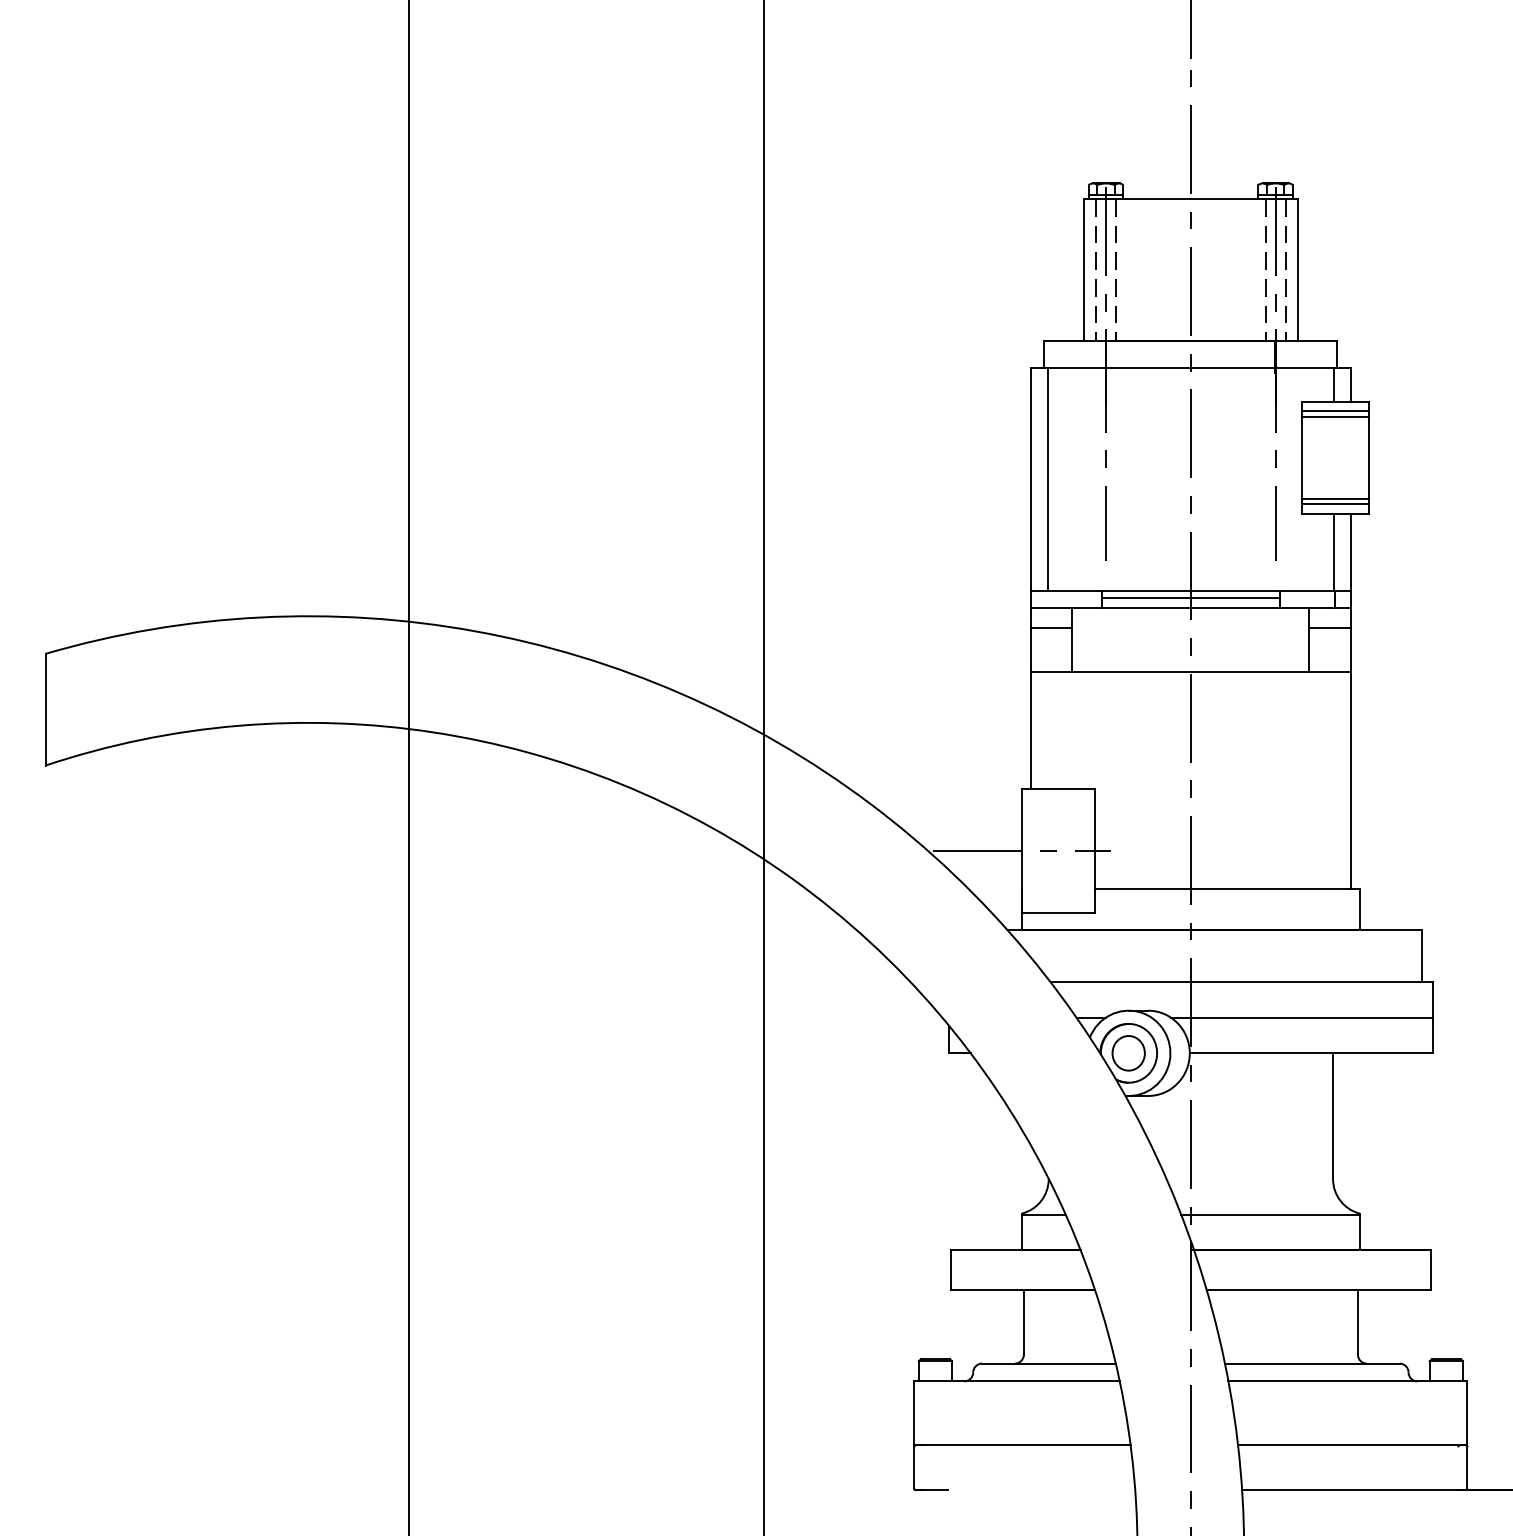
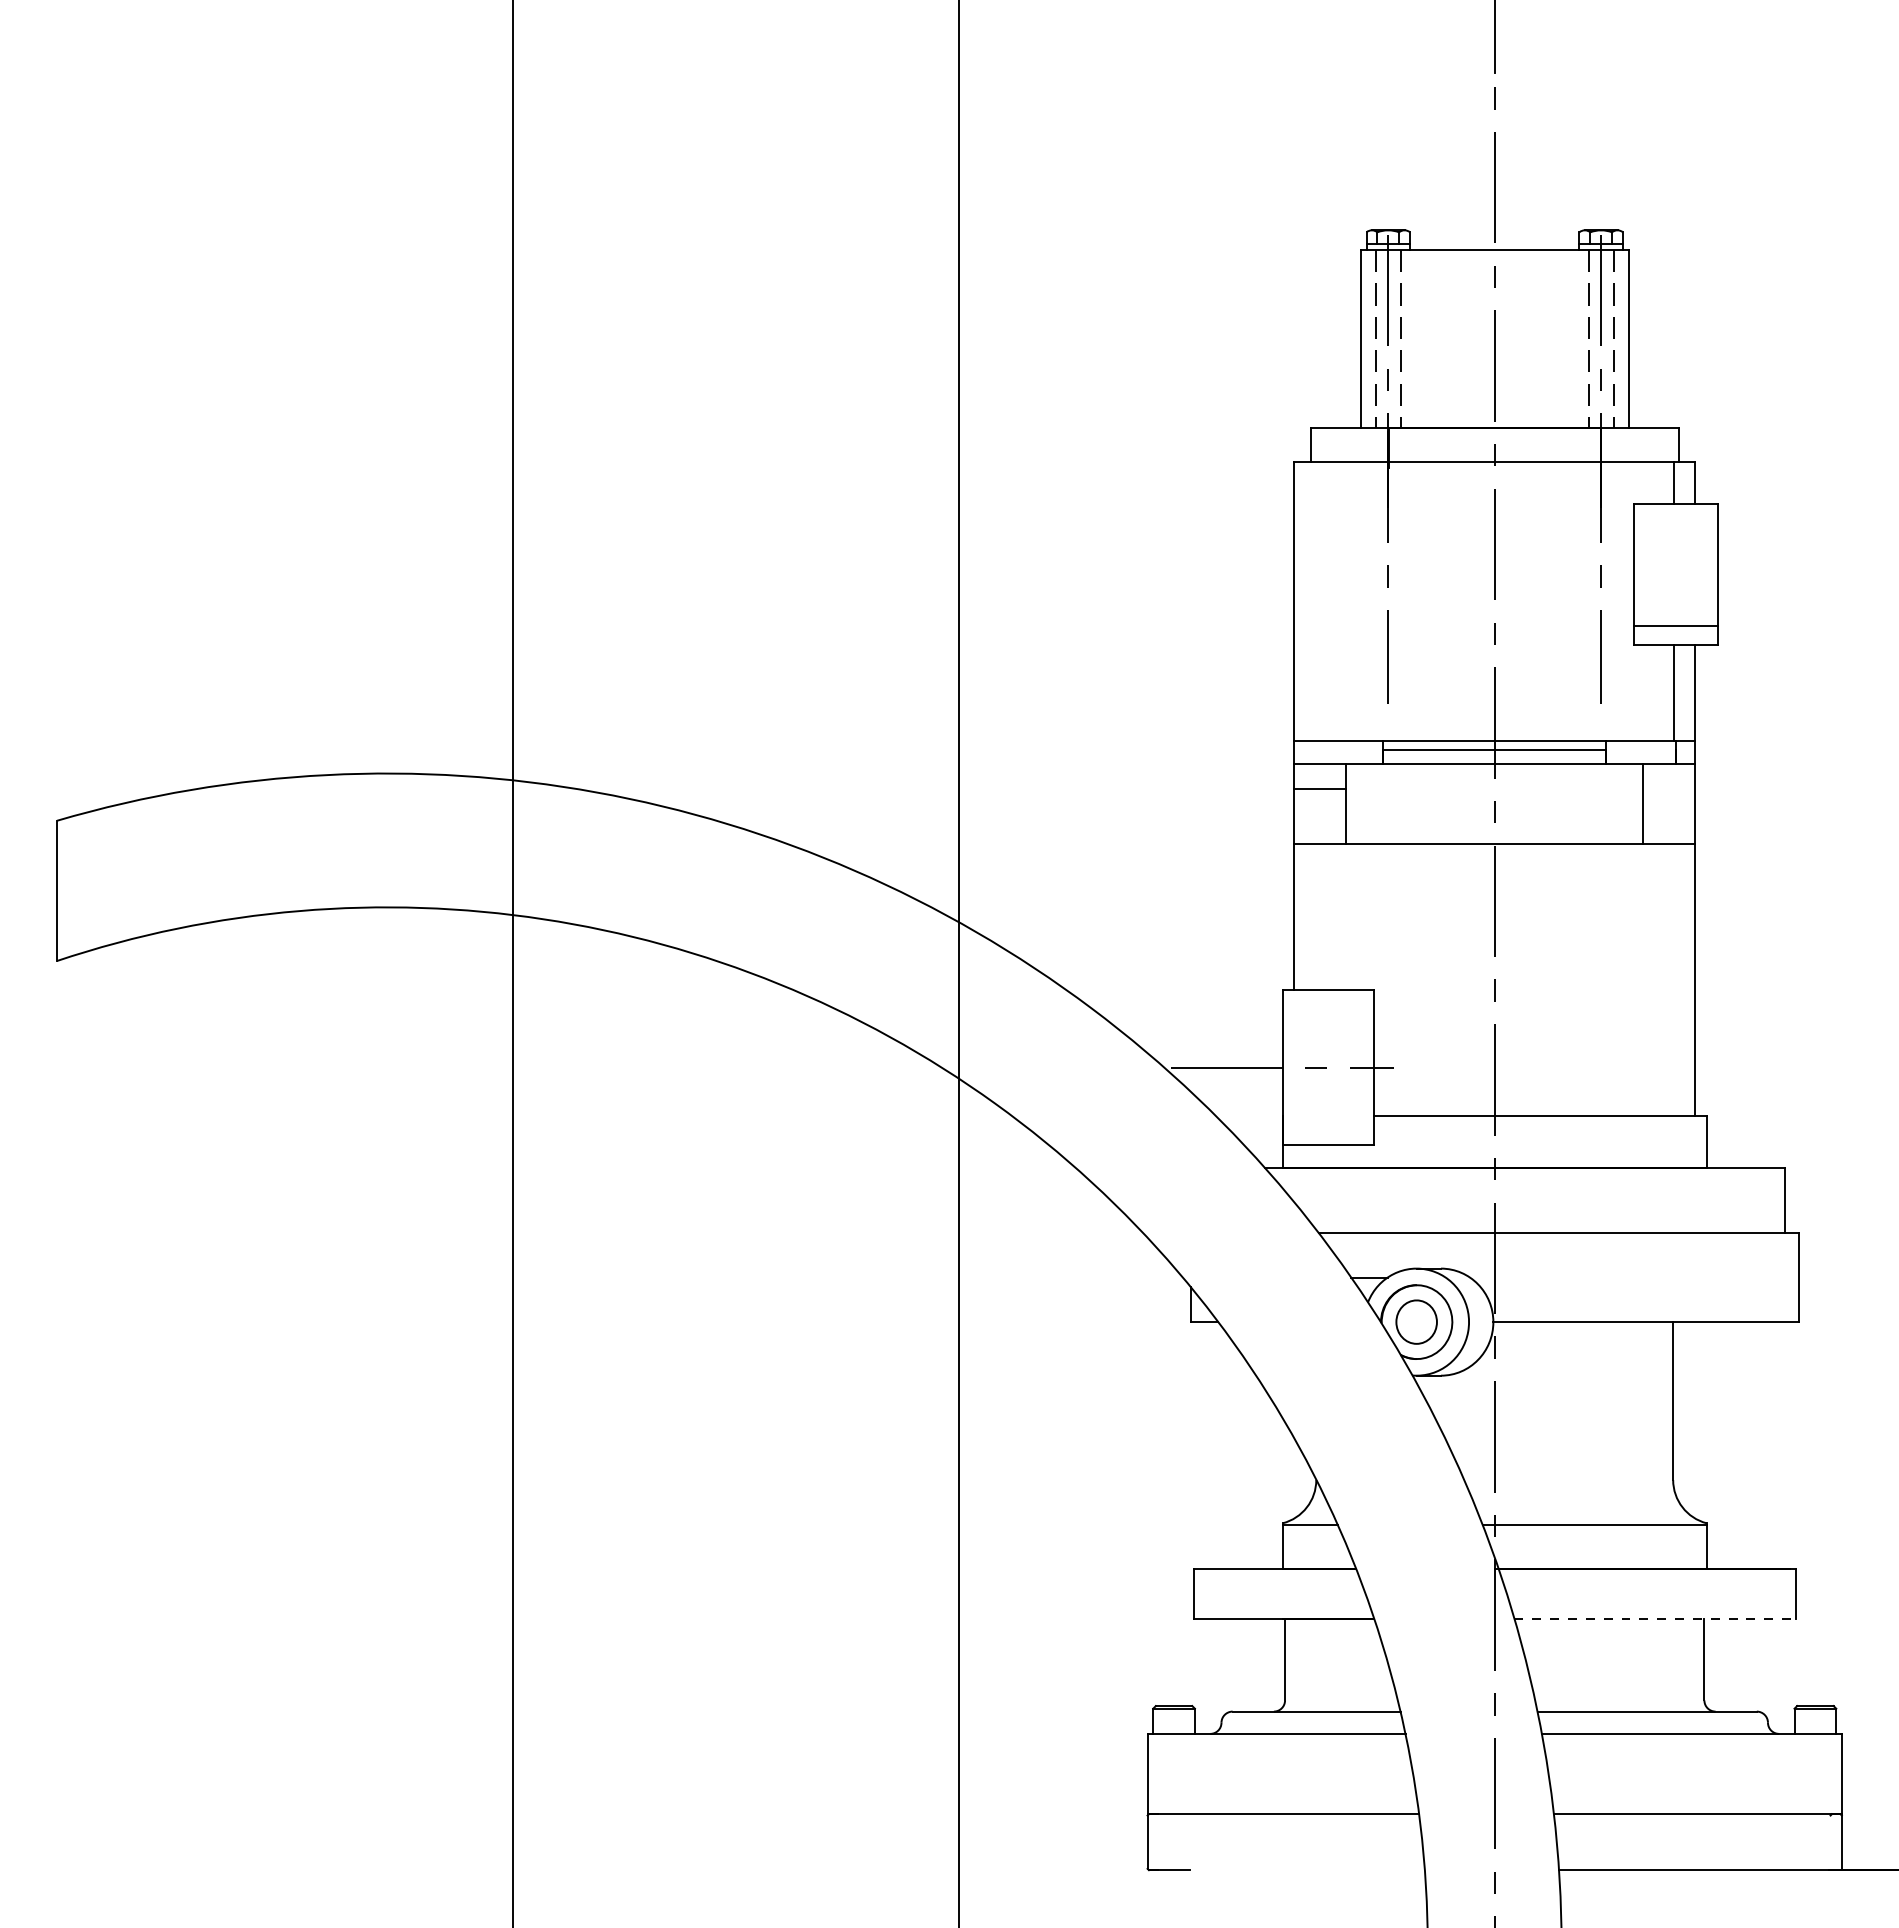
line: (1334, 410) -> (1675, 515), removed
line: (1334, 416) -> (1675, 522), removed
line: (1048, 479) -> (1315, 601), removed
line: (1334, 504) -> (1675, 633), removed
line: (1330, 628) -> (1669, 788), removed
line: (1301, 1017) -> (1633, 1277), removed
line: (1318, 1289) -> (1655, 1618), solid -> dashed

